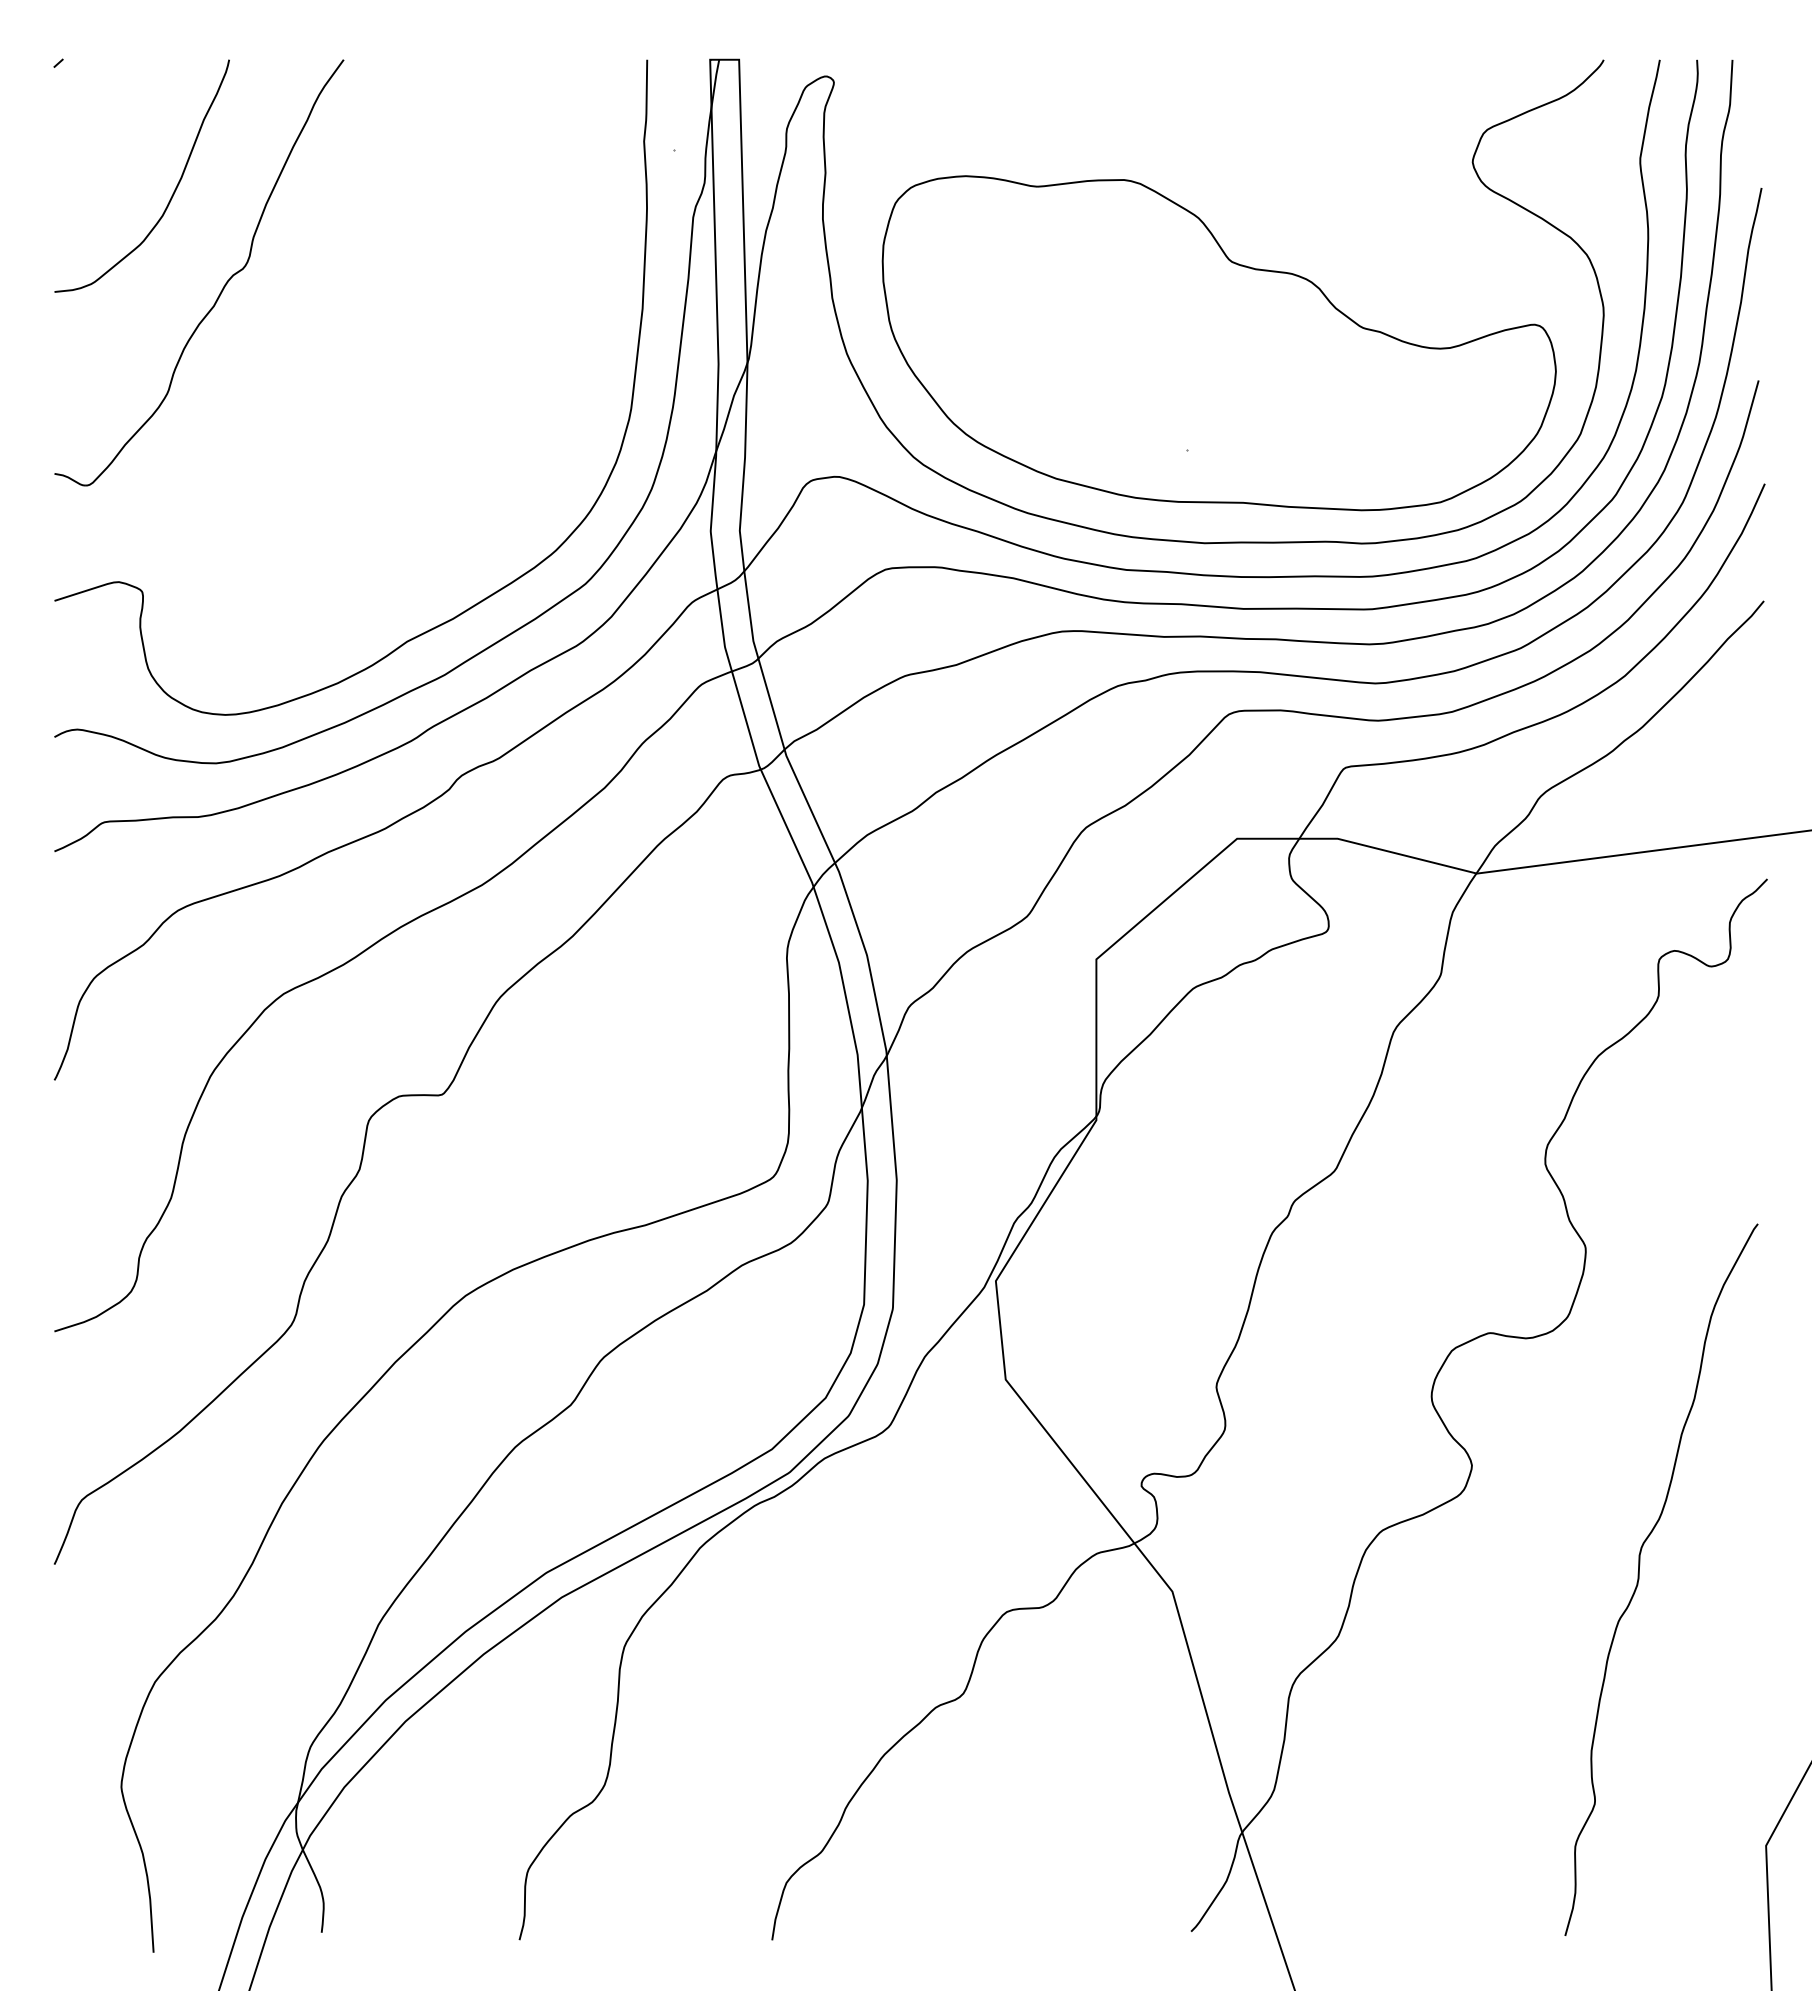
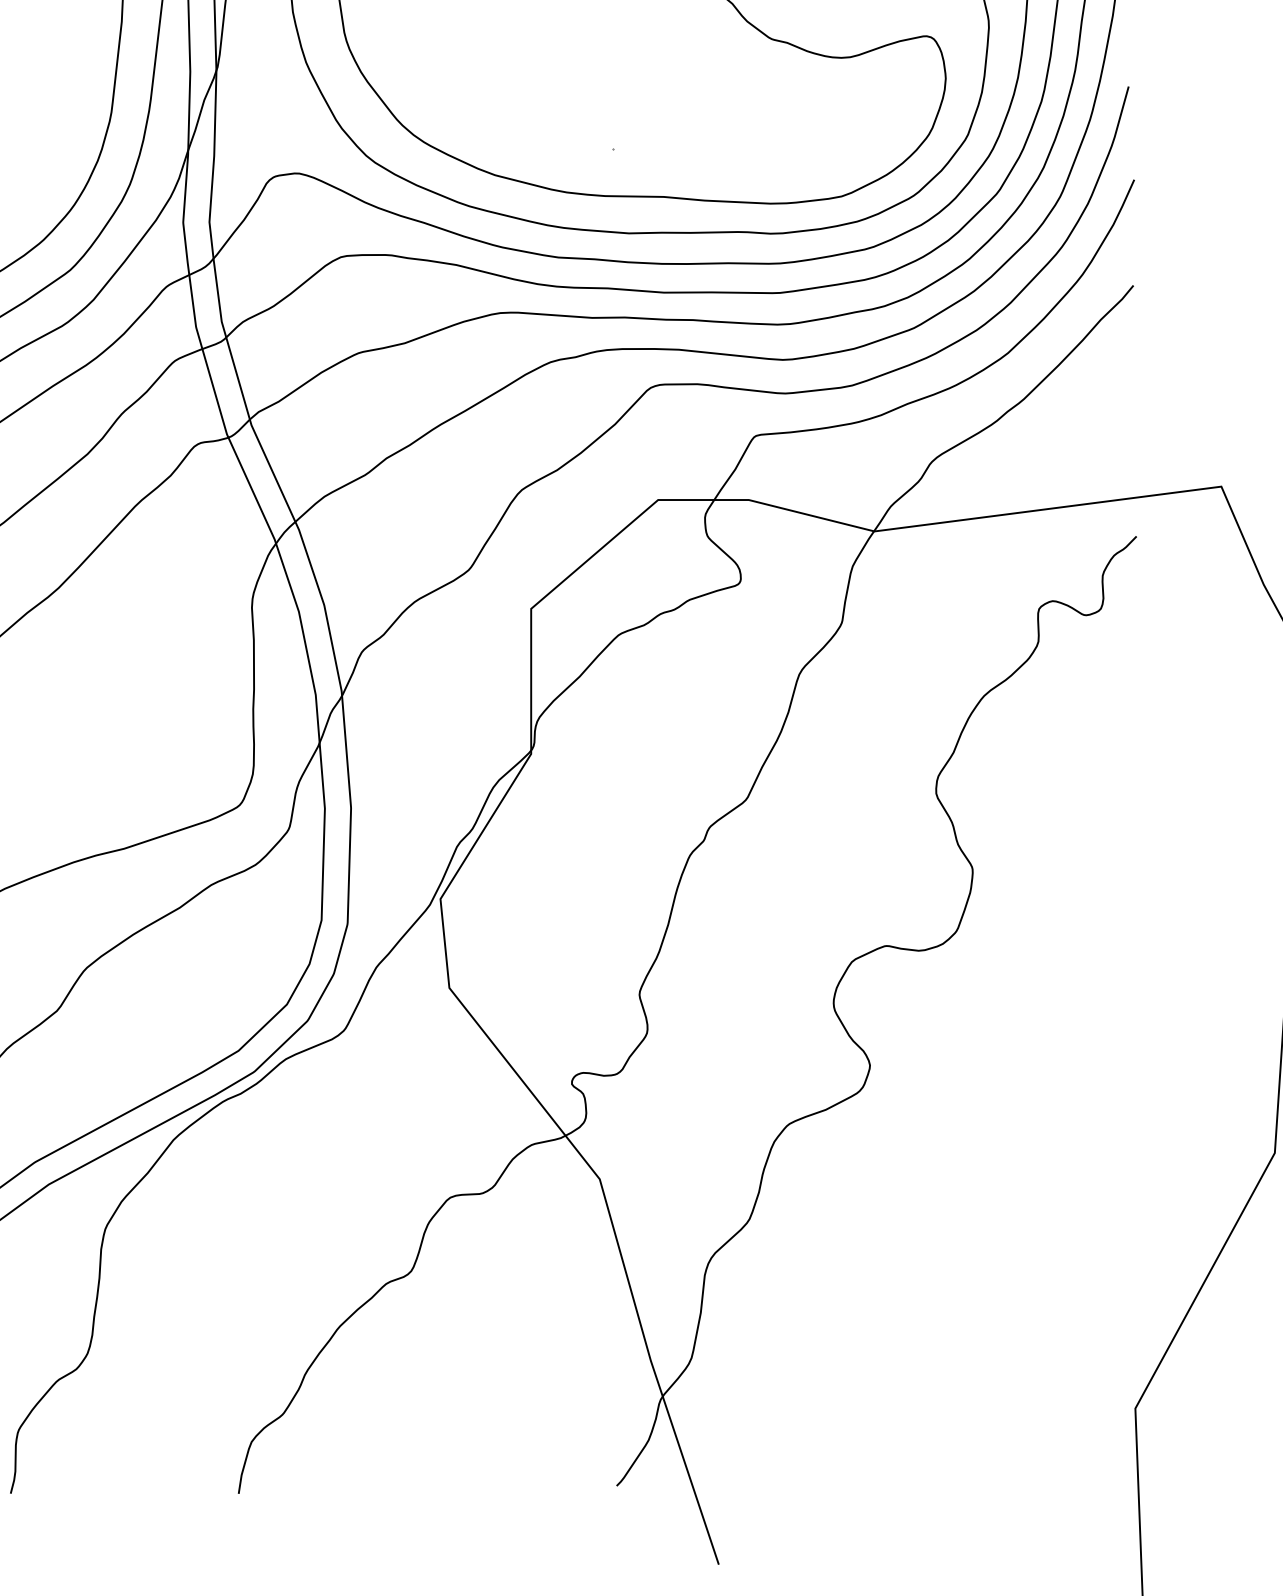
curve: (1639, 1579) -> (1021, 1168), removed

